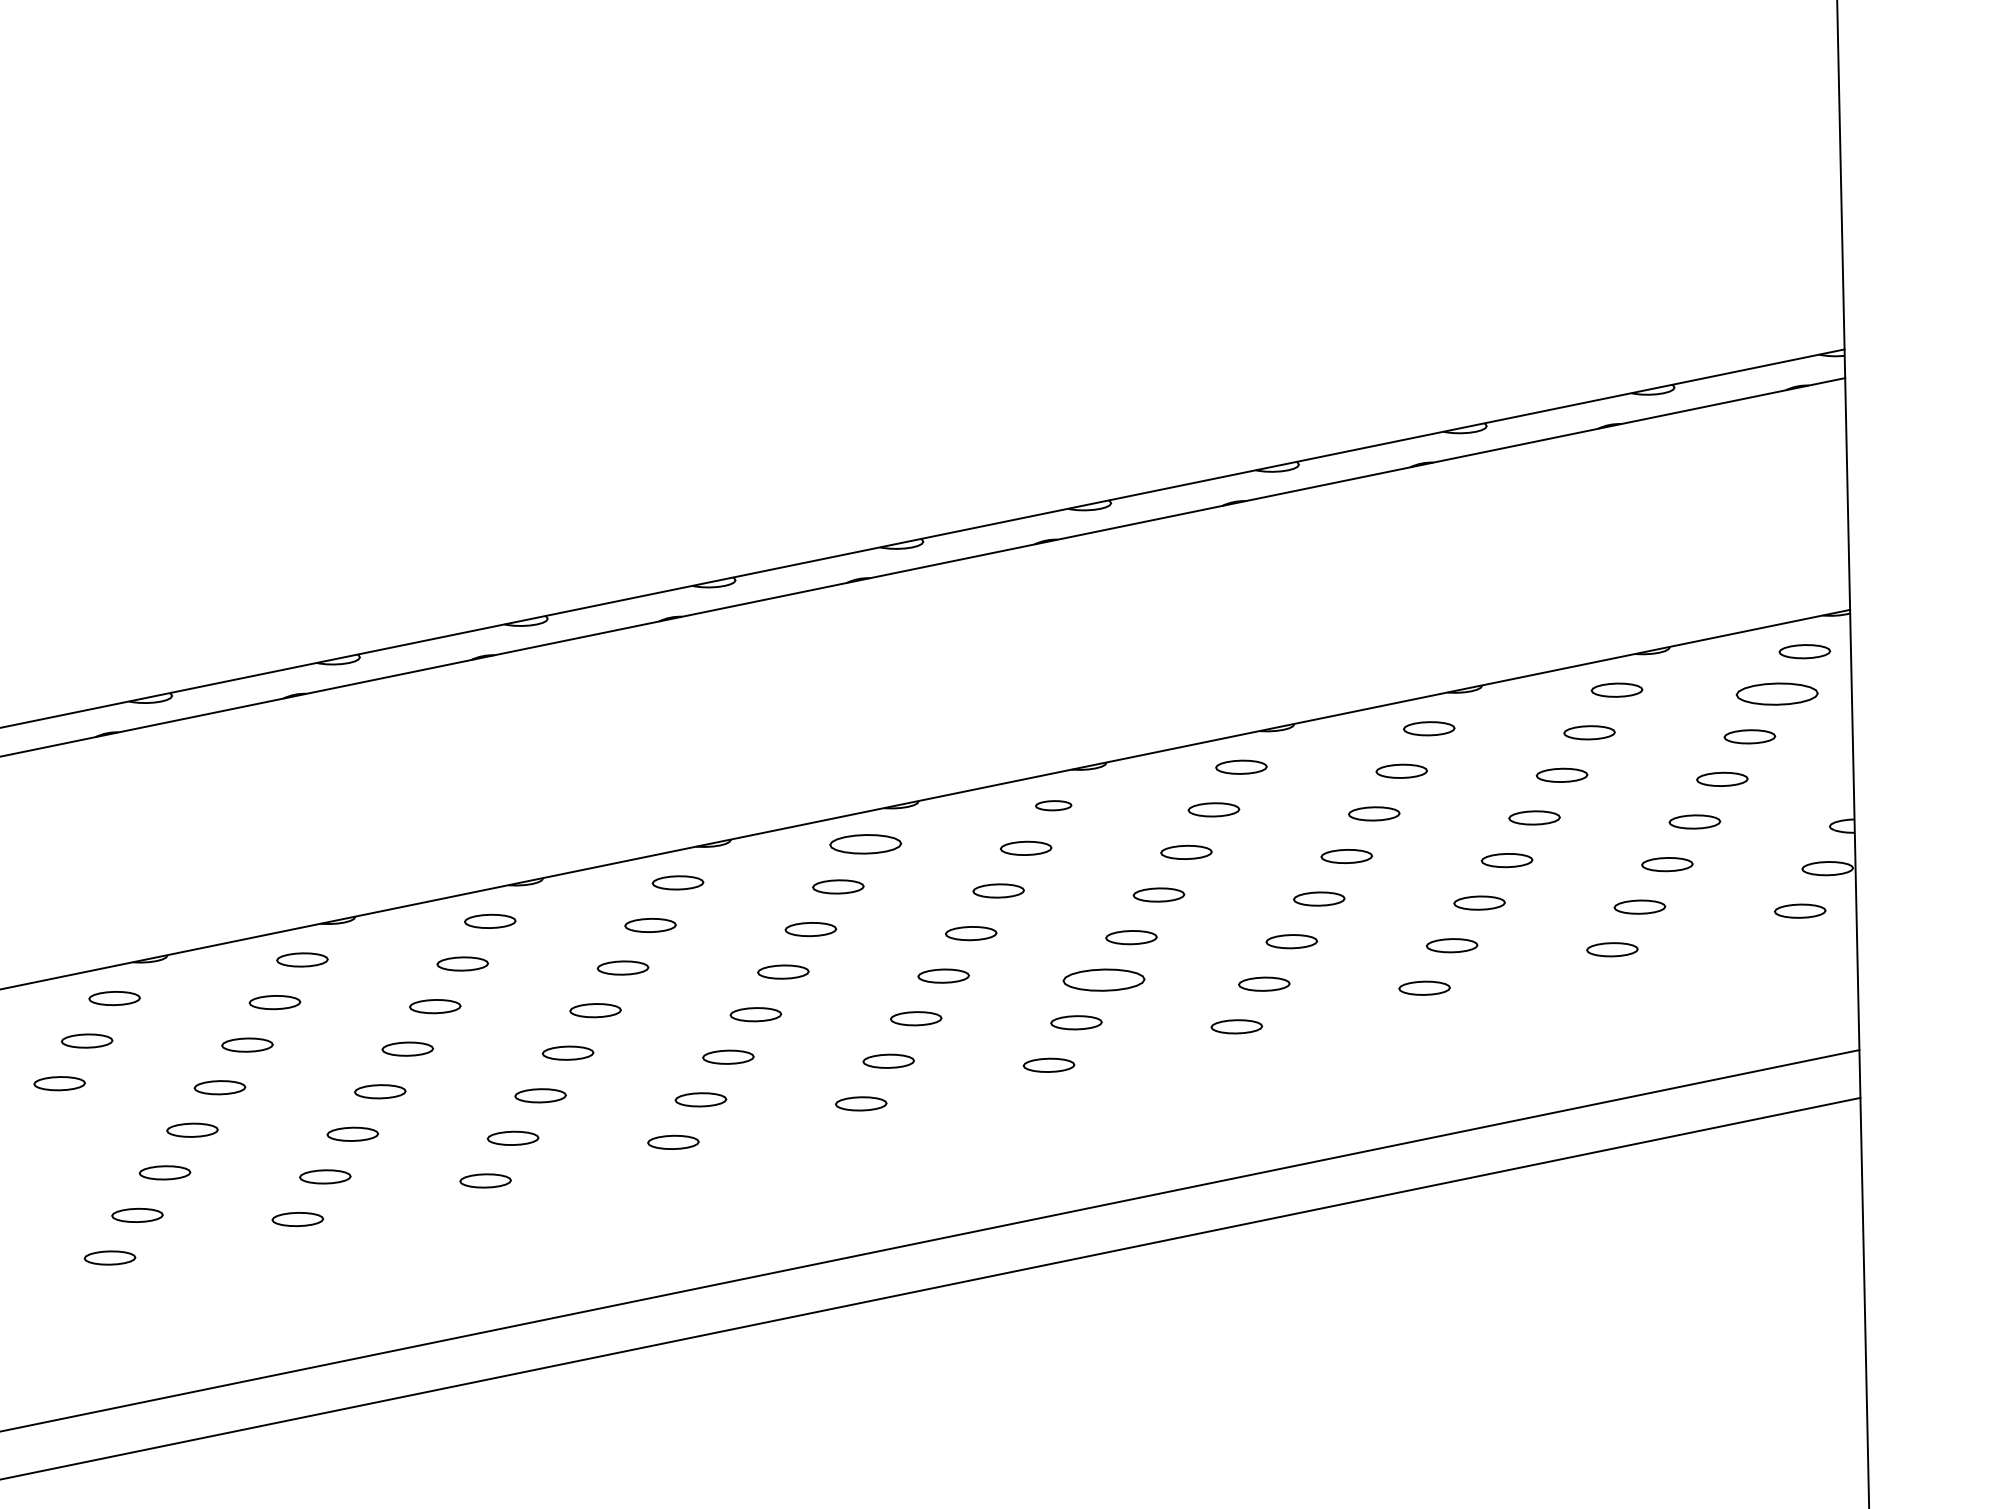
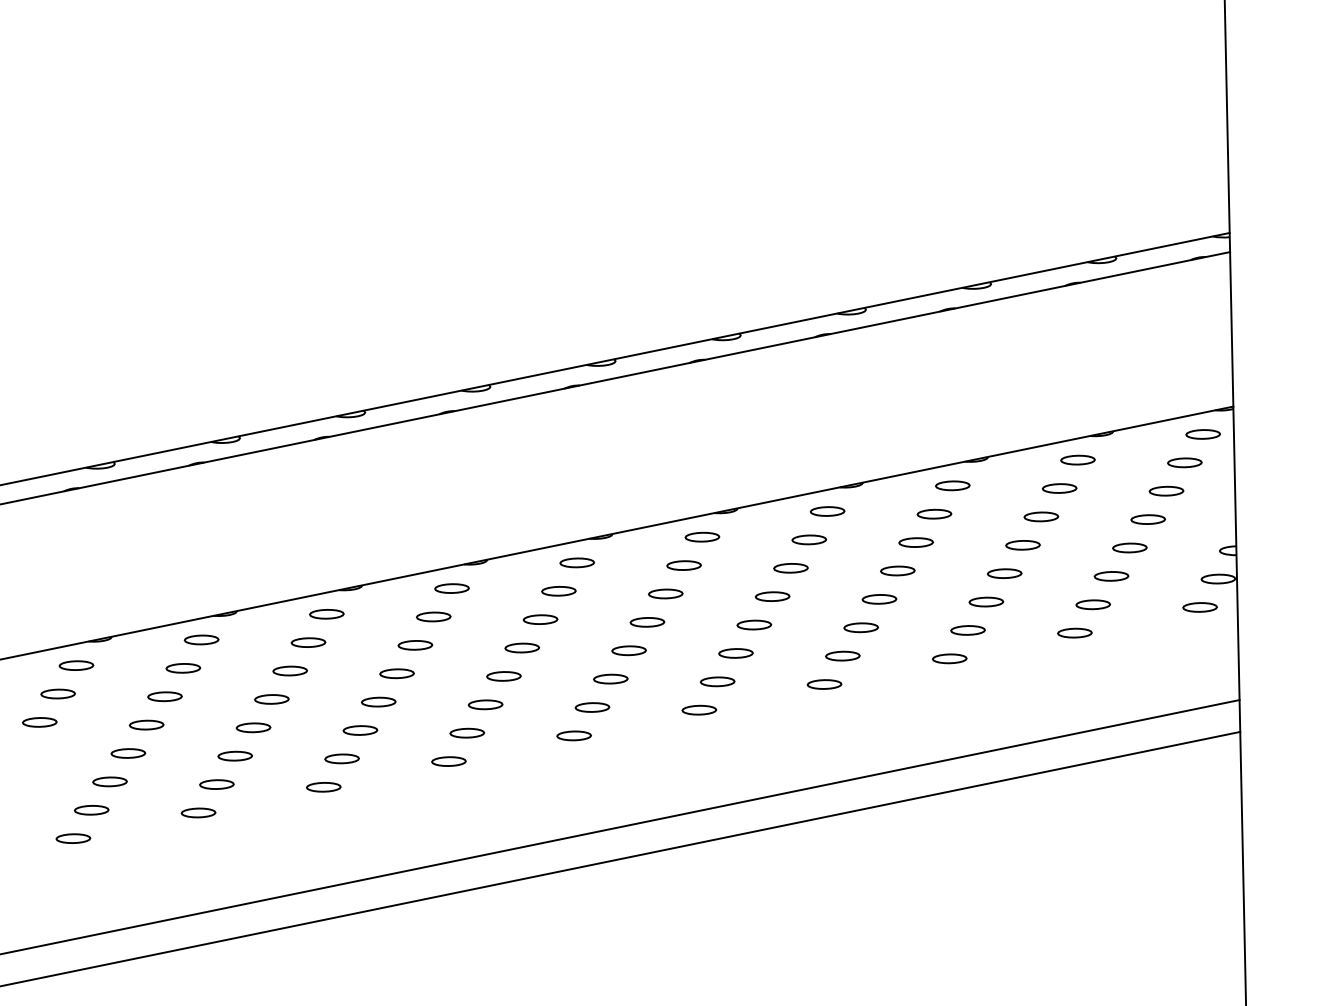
part: (1776, 693) -> (1184, 462), size x0.62
part: (1053, 804) -> (702, 536), size x1.43
part: (866, 843) -> (577, 562), size x0.71
part: (1103, 980) -> (735, 653), size x0.62

